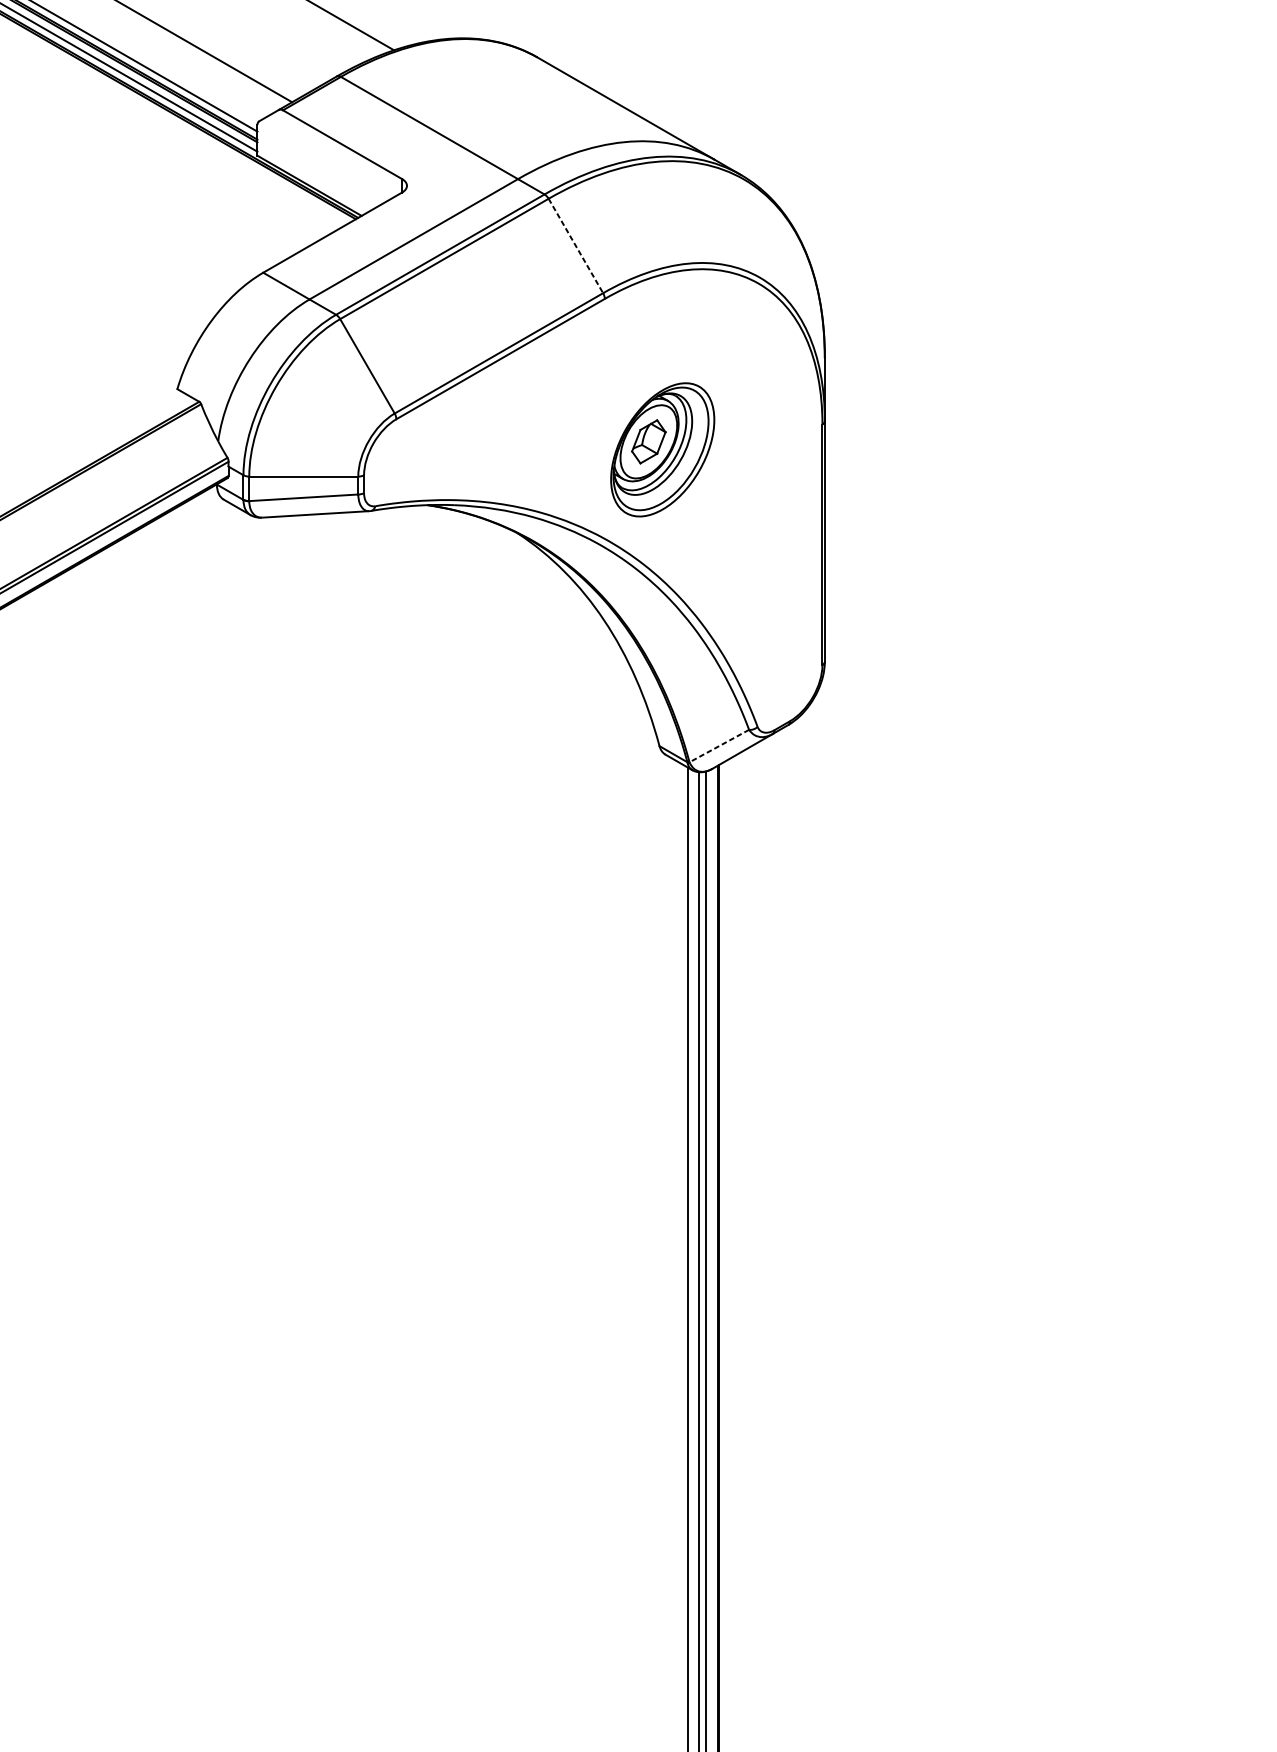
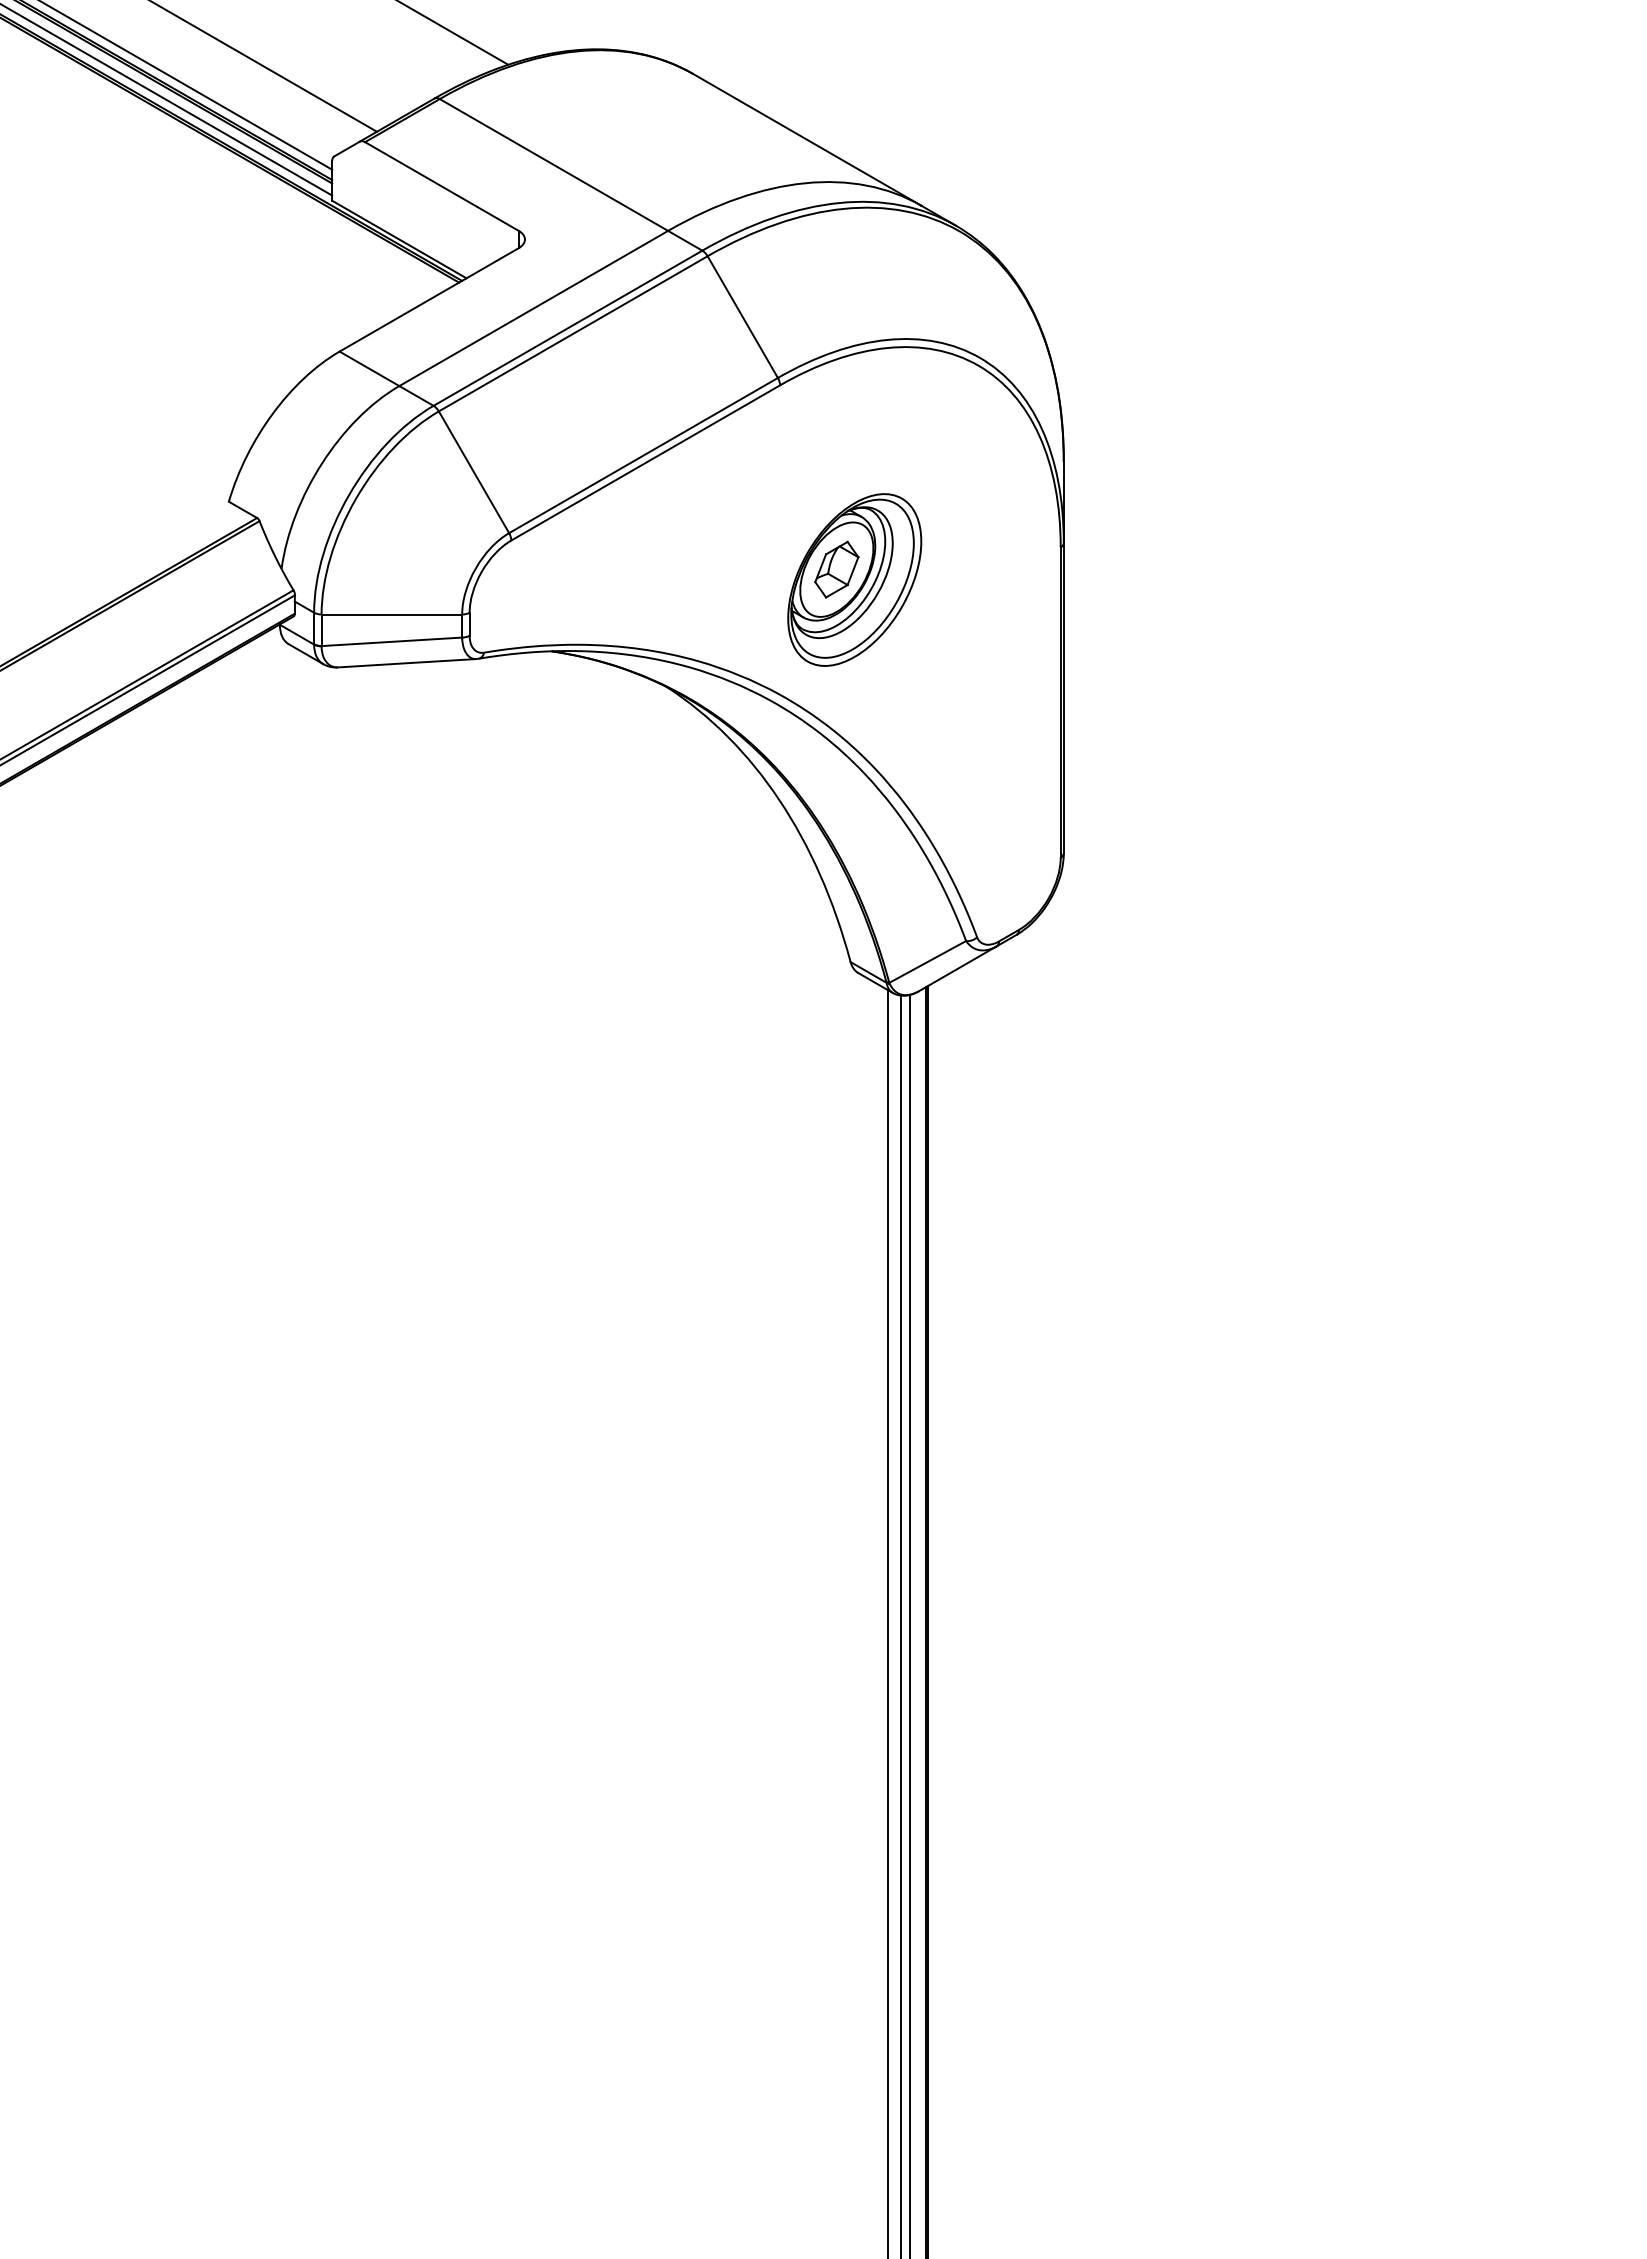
line: (576, 246) -> (743, 317), dashed -> solid
line: (719, 745) -> (927, 961), dashed -> solid

